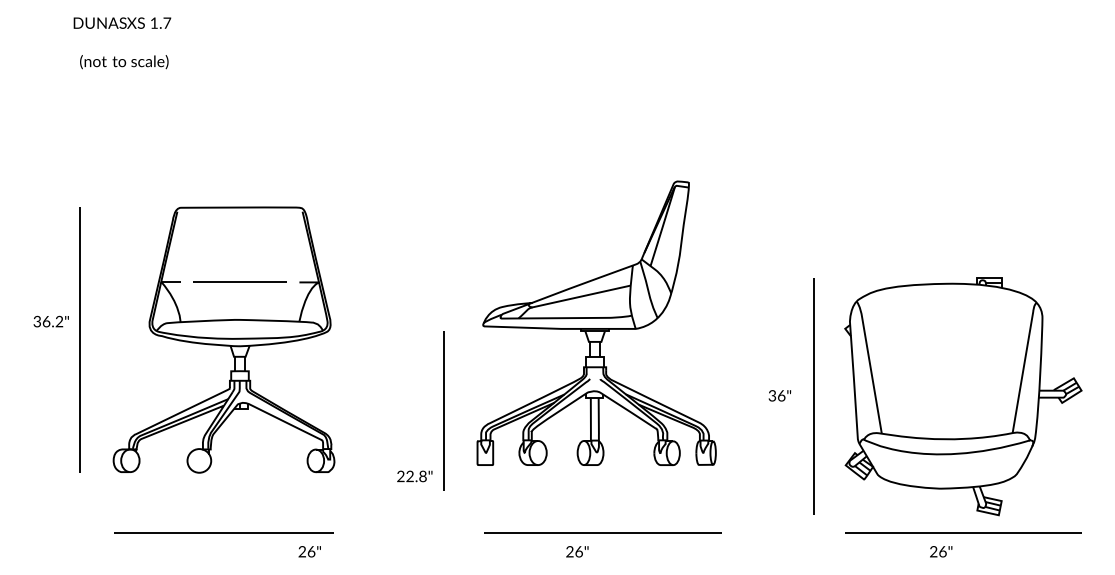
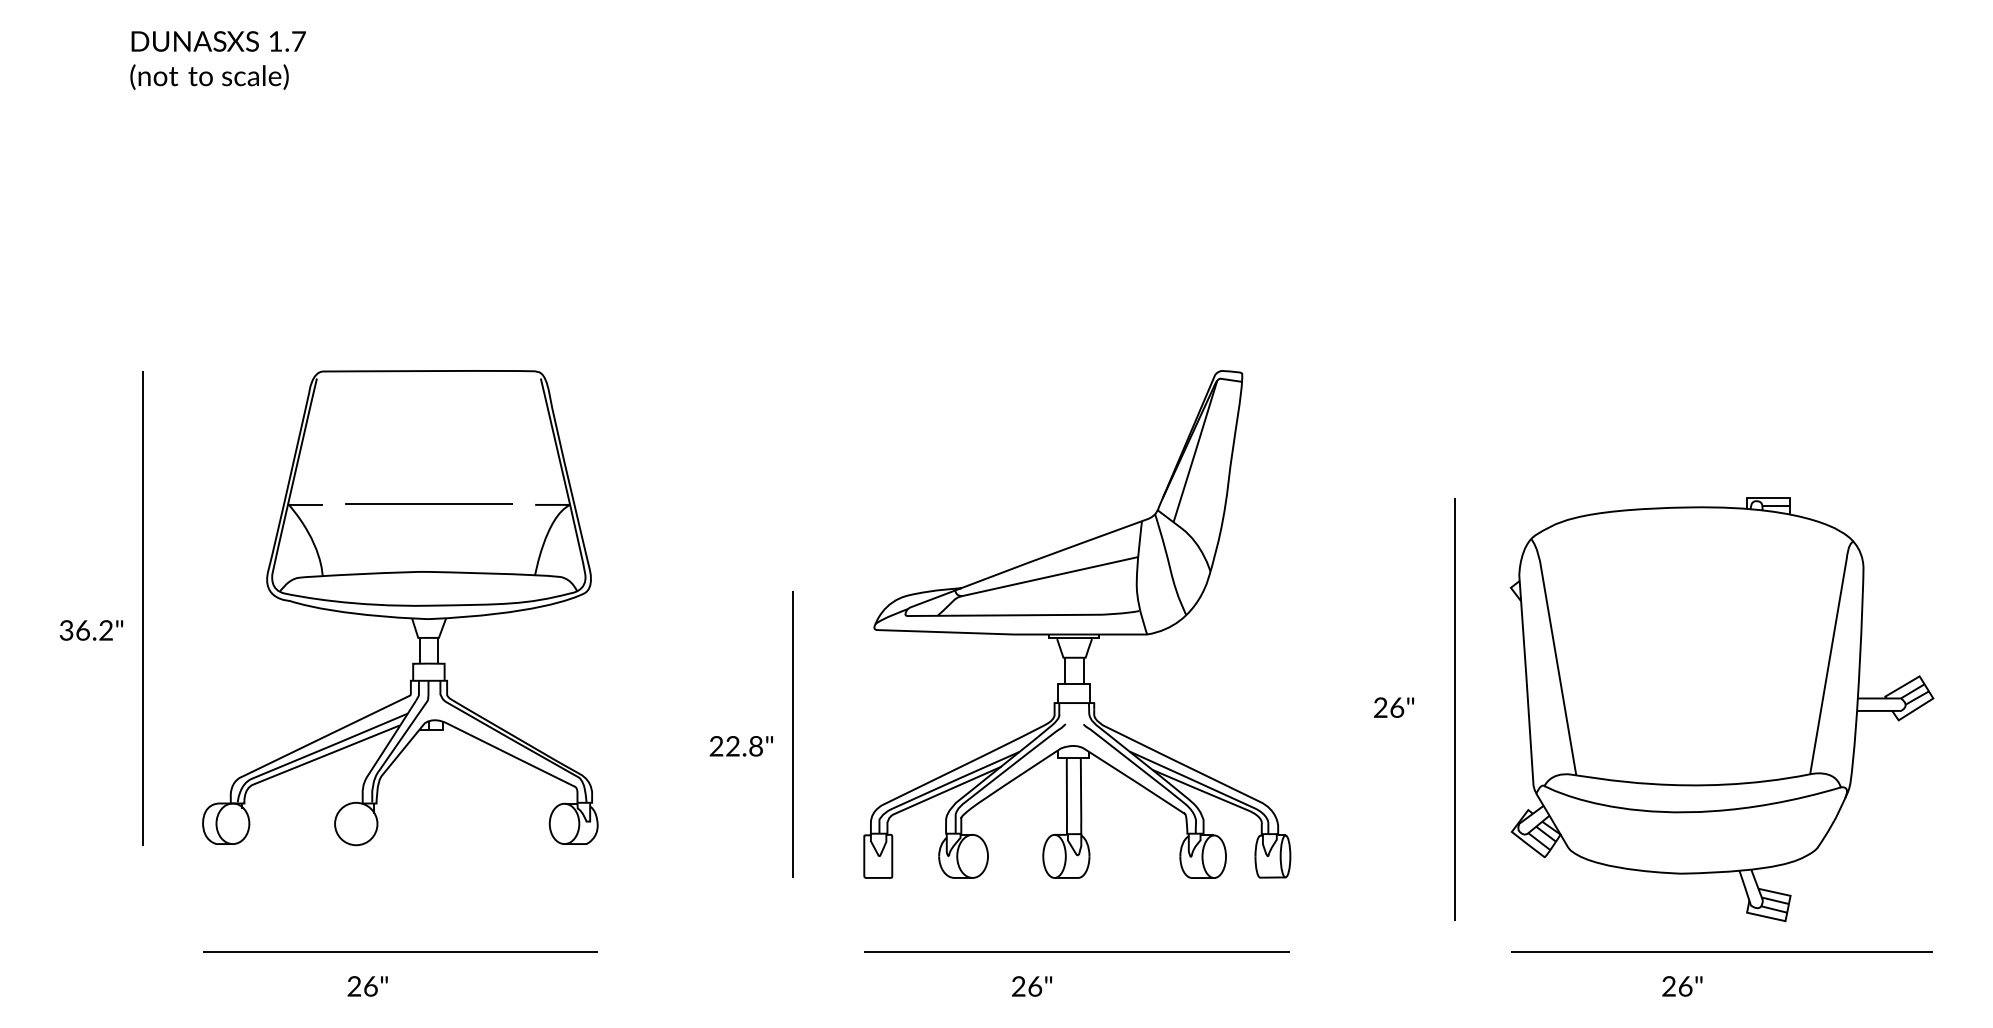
text: (124, 62) -> (209, 77), moved
text: (50, 321) -> (90, 630), moved
part: (596, 322) -> (1076, 623), moved
text: (772, 397) -> (1380, 710), 36" -> 26"
text: (414, 476) -> (740, 746), moved
text: (309, 551) -> (367, 985), moved

